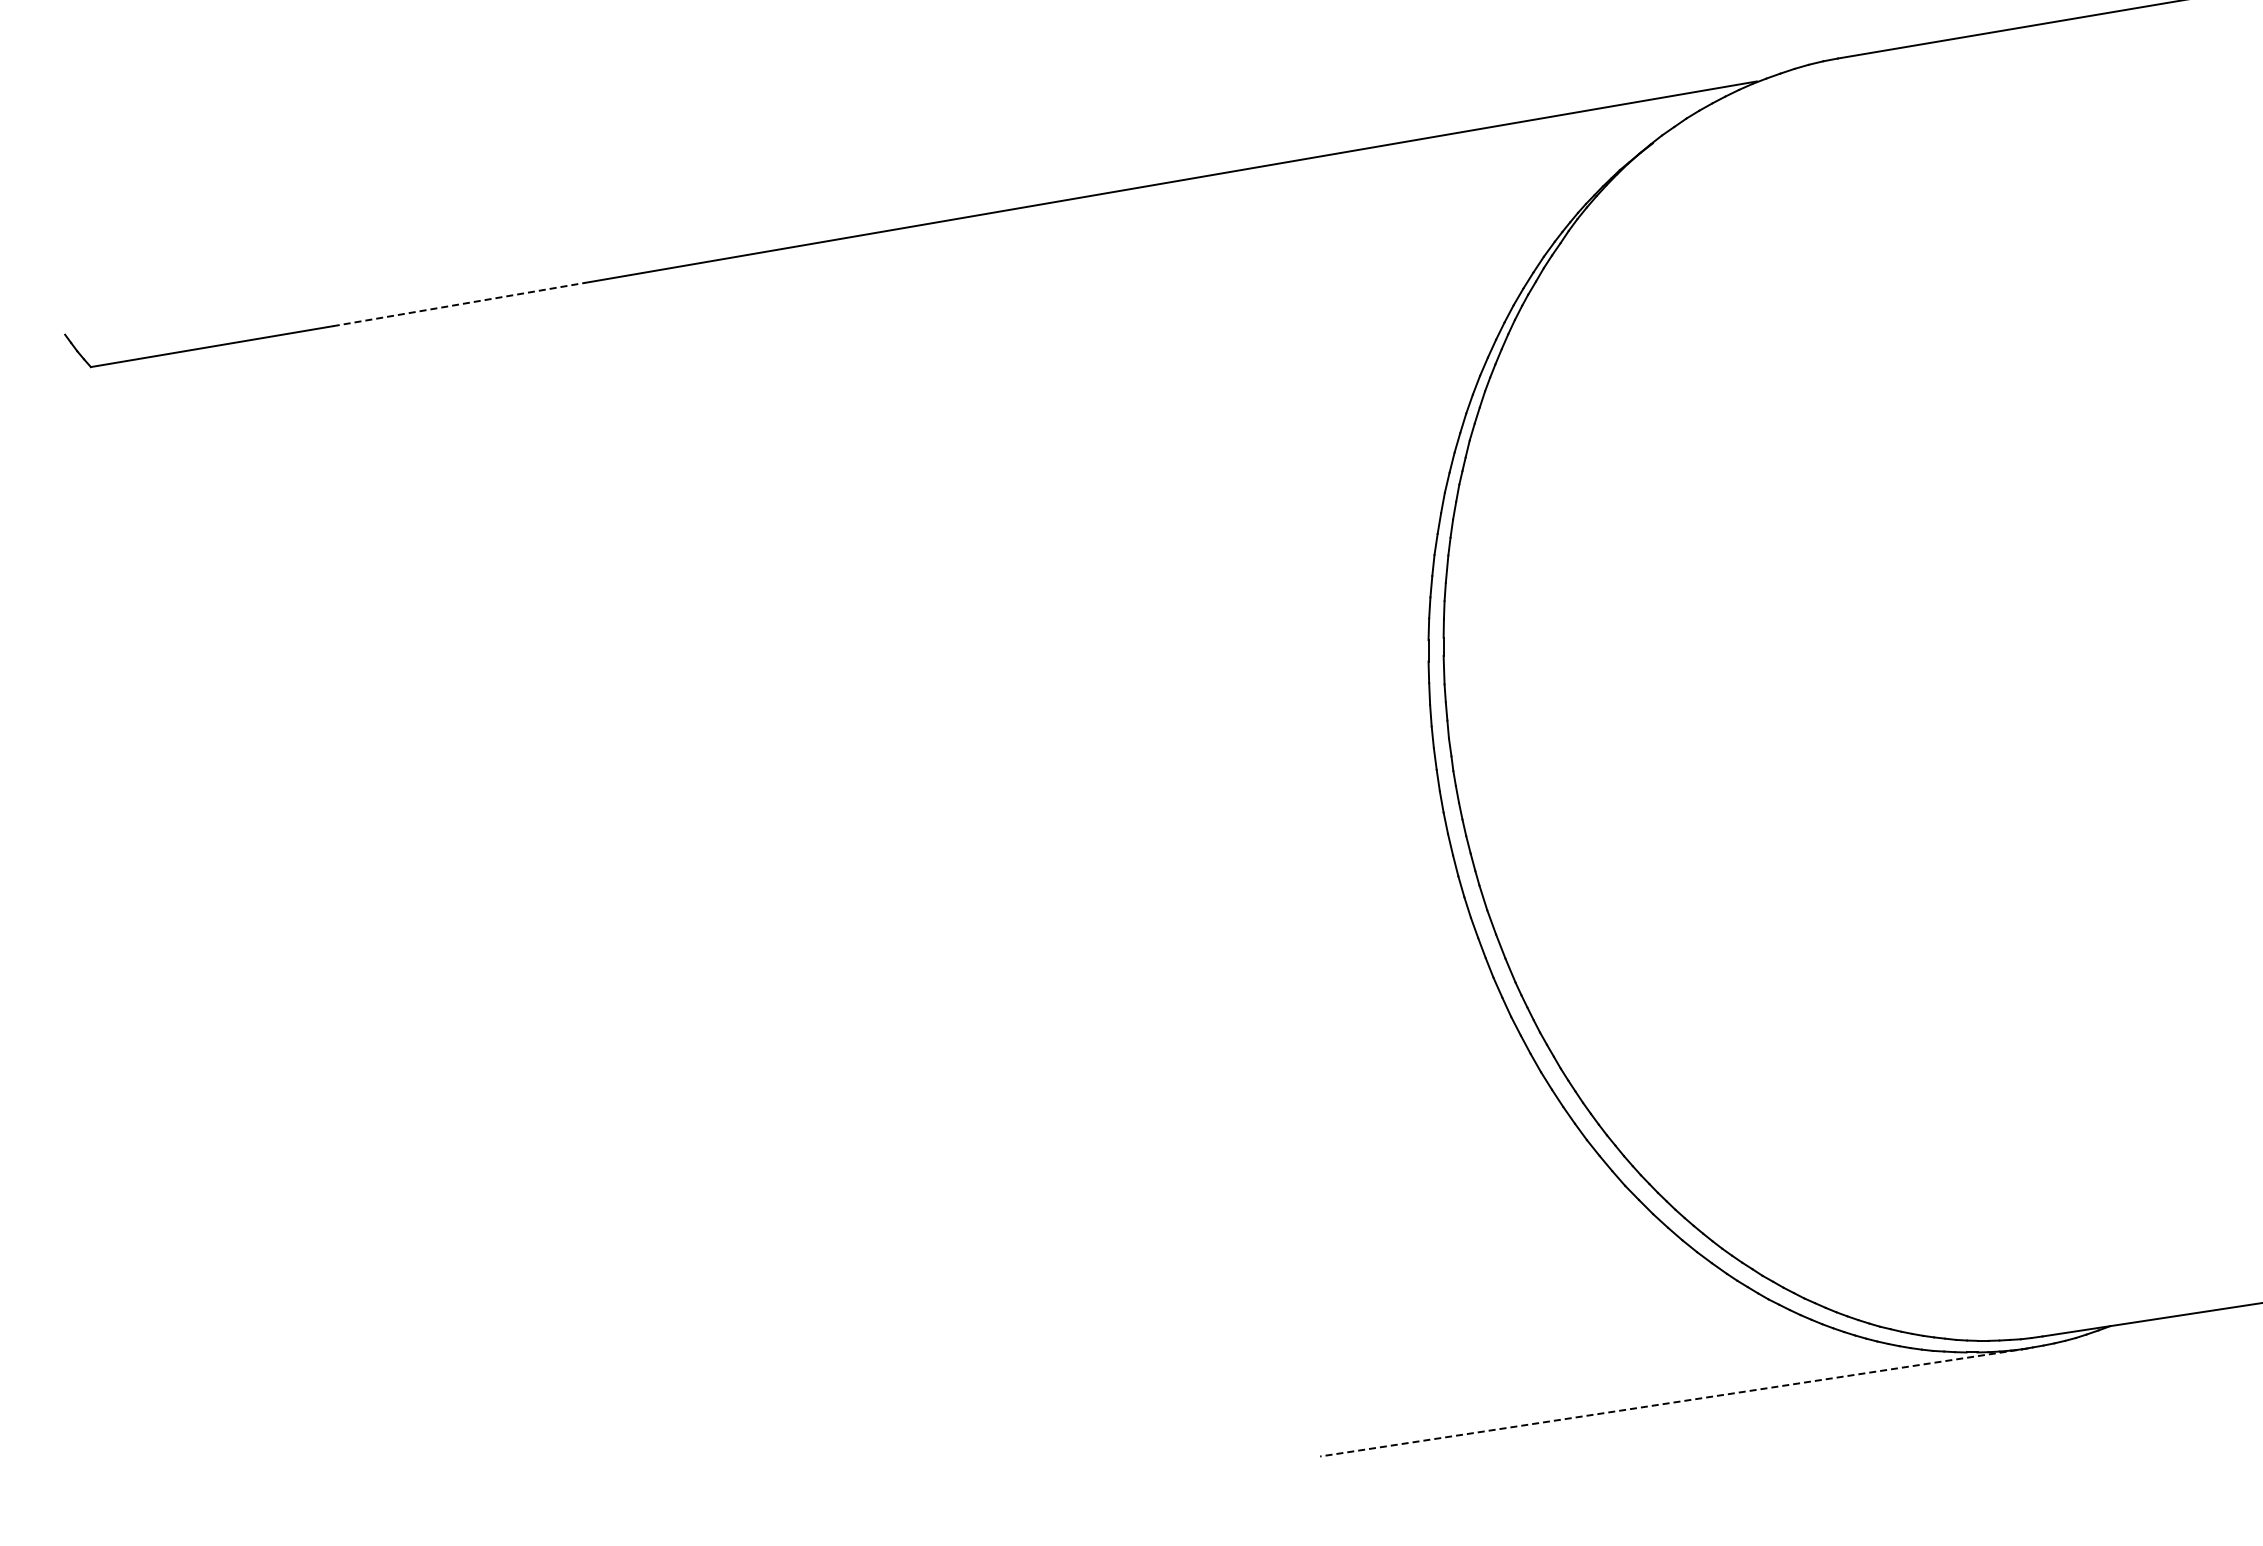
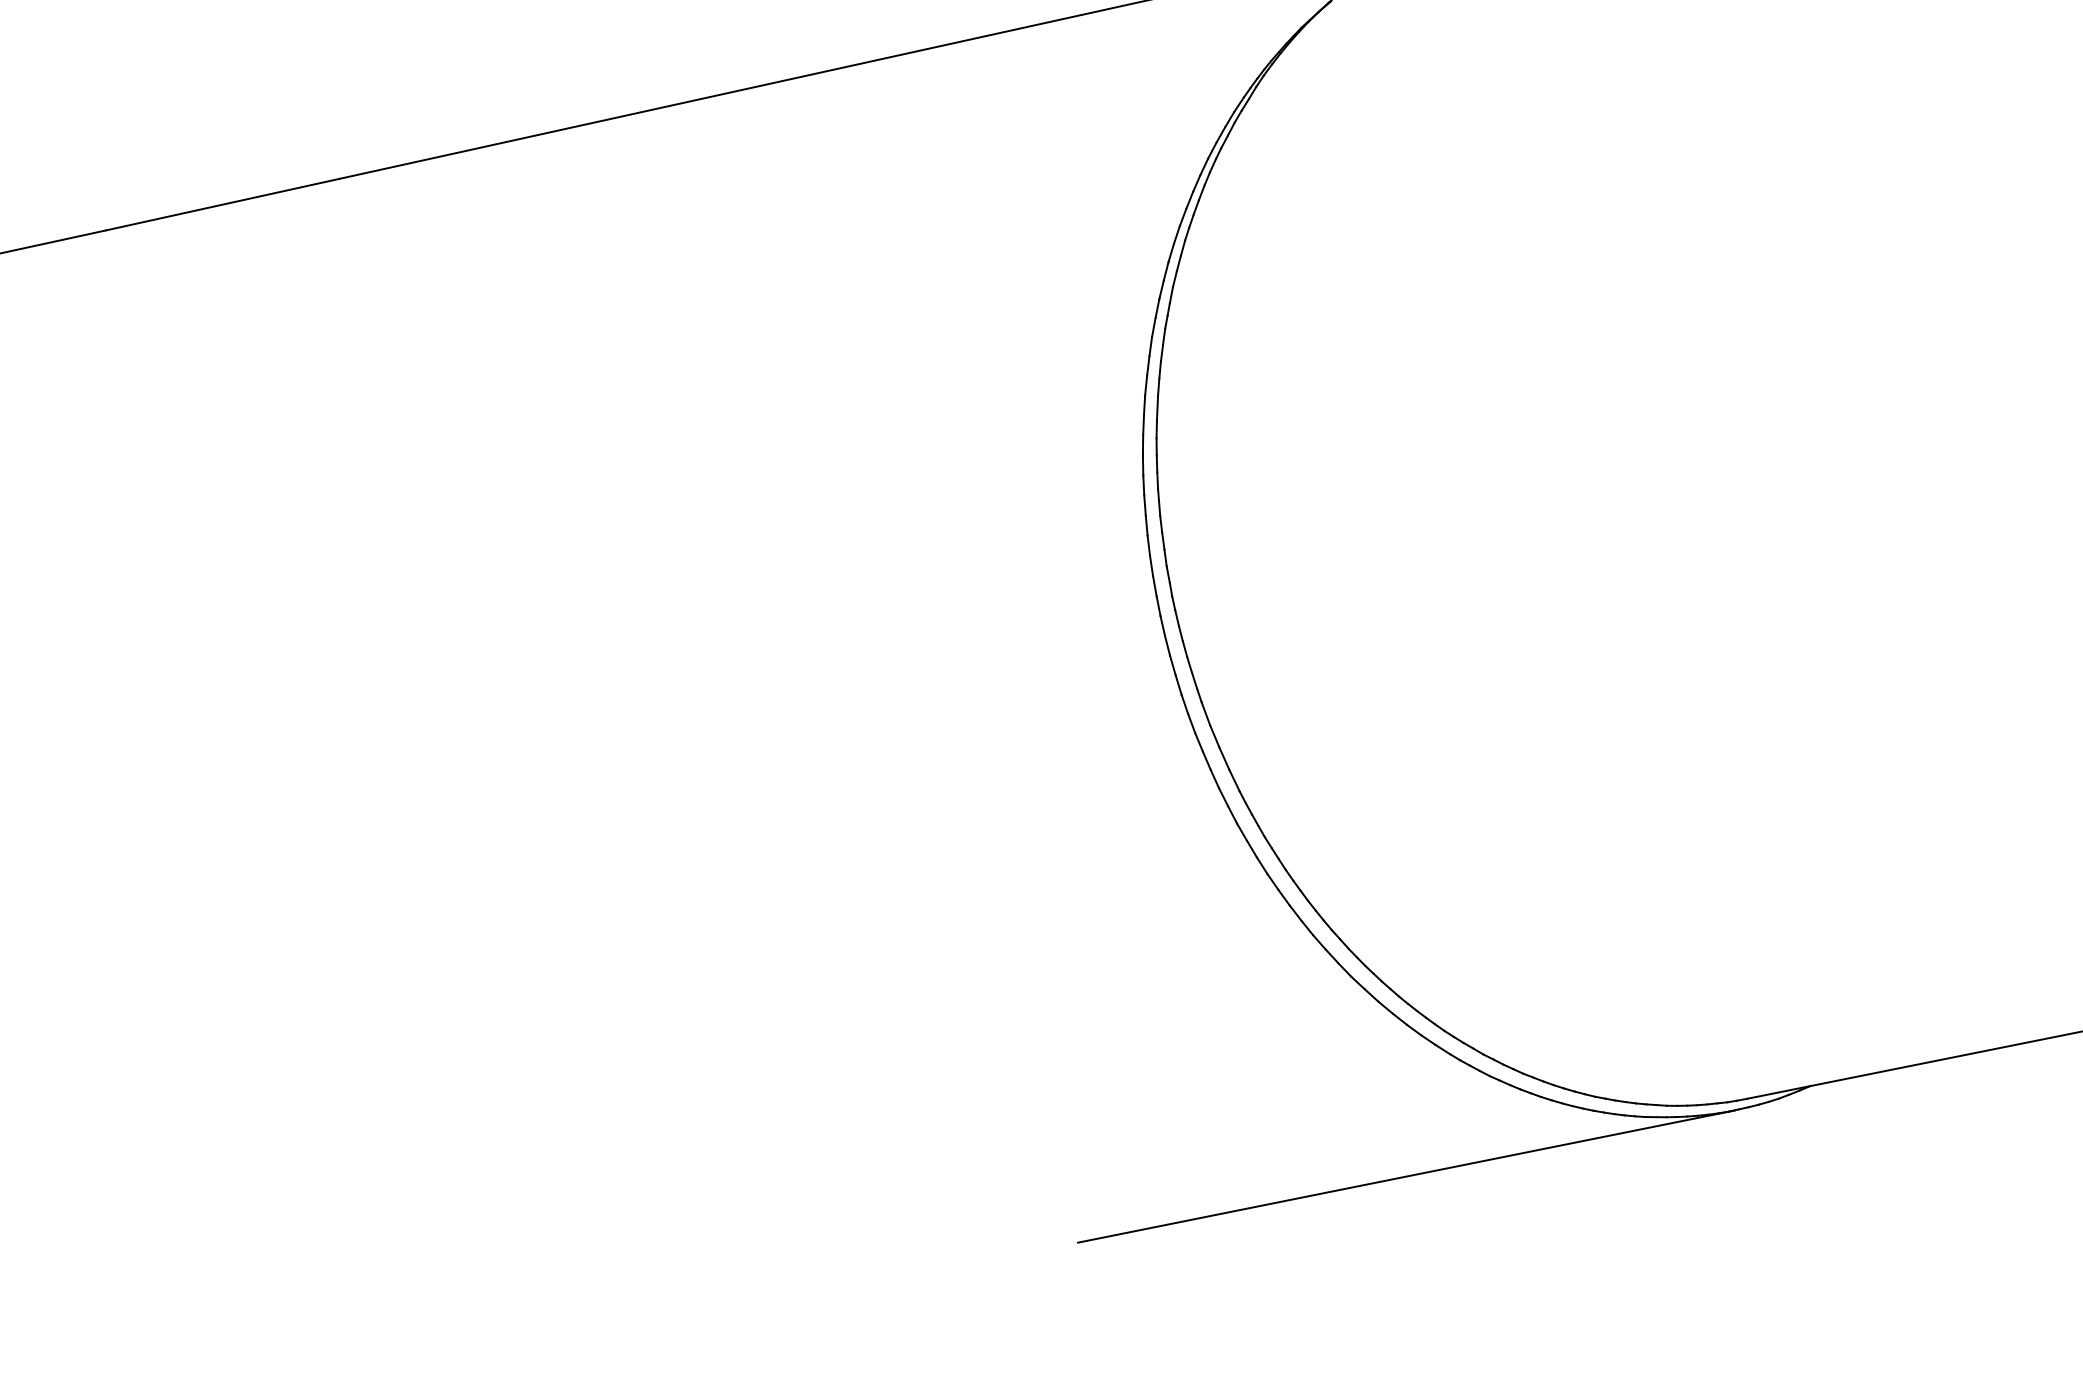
line: (459, 304) -> (223, 204), dashed -> solid
line: (1673, 1402) -> (1405, 1176), dashed -> solid

